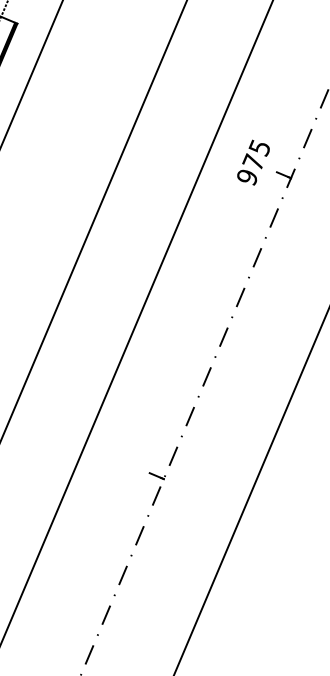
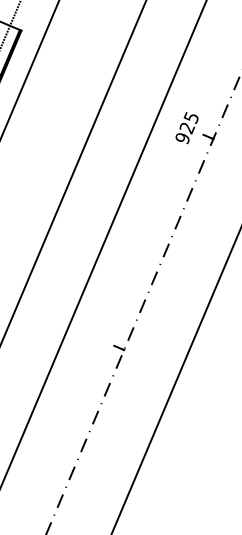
text: (254, 161) -> (187, 127), 975 -> 925

